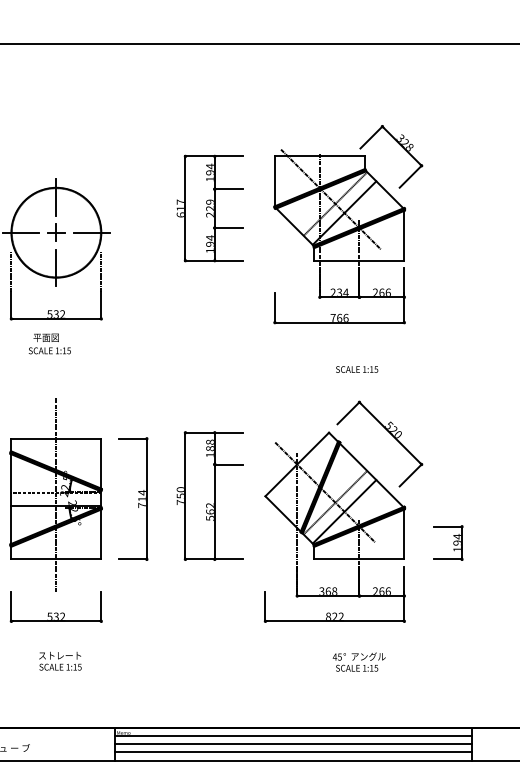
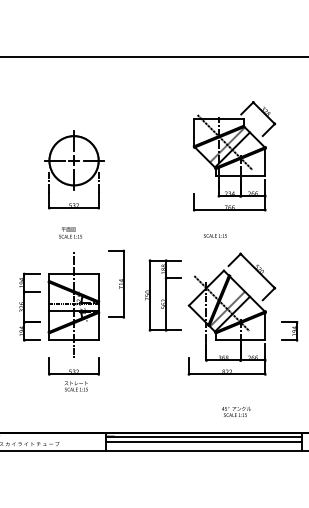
part: (209, 208) -> (158, 147), removed
text: (49, 343) -> (70, 232), moved
text: (357, 368) -> (215, 235), moved
part: (209, 496) -> (163, 295), moved
part: (133, 497) -> (116, 283), moved
text: (58, 661) -> (75, 386), moved
text: (359, 661) -> (236, 411), moved
line: (293, 752) -> (204, 446), removed

